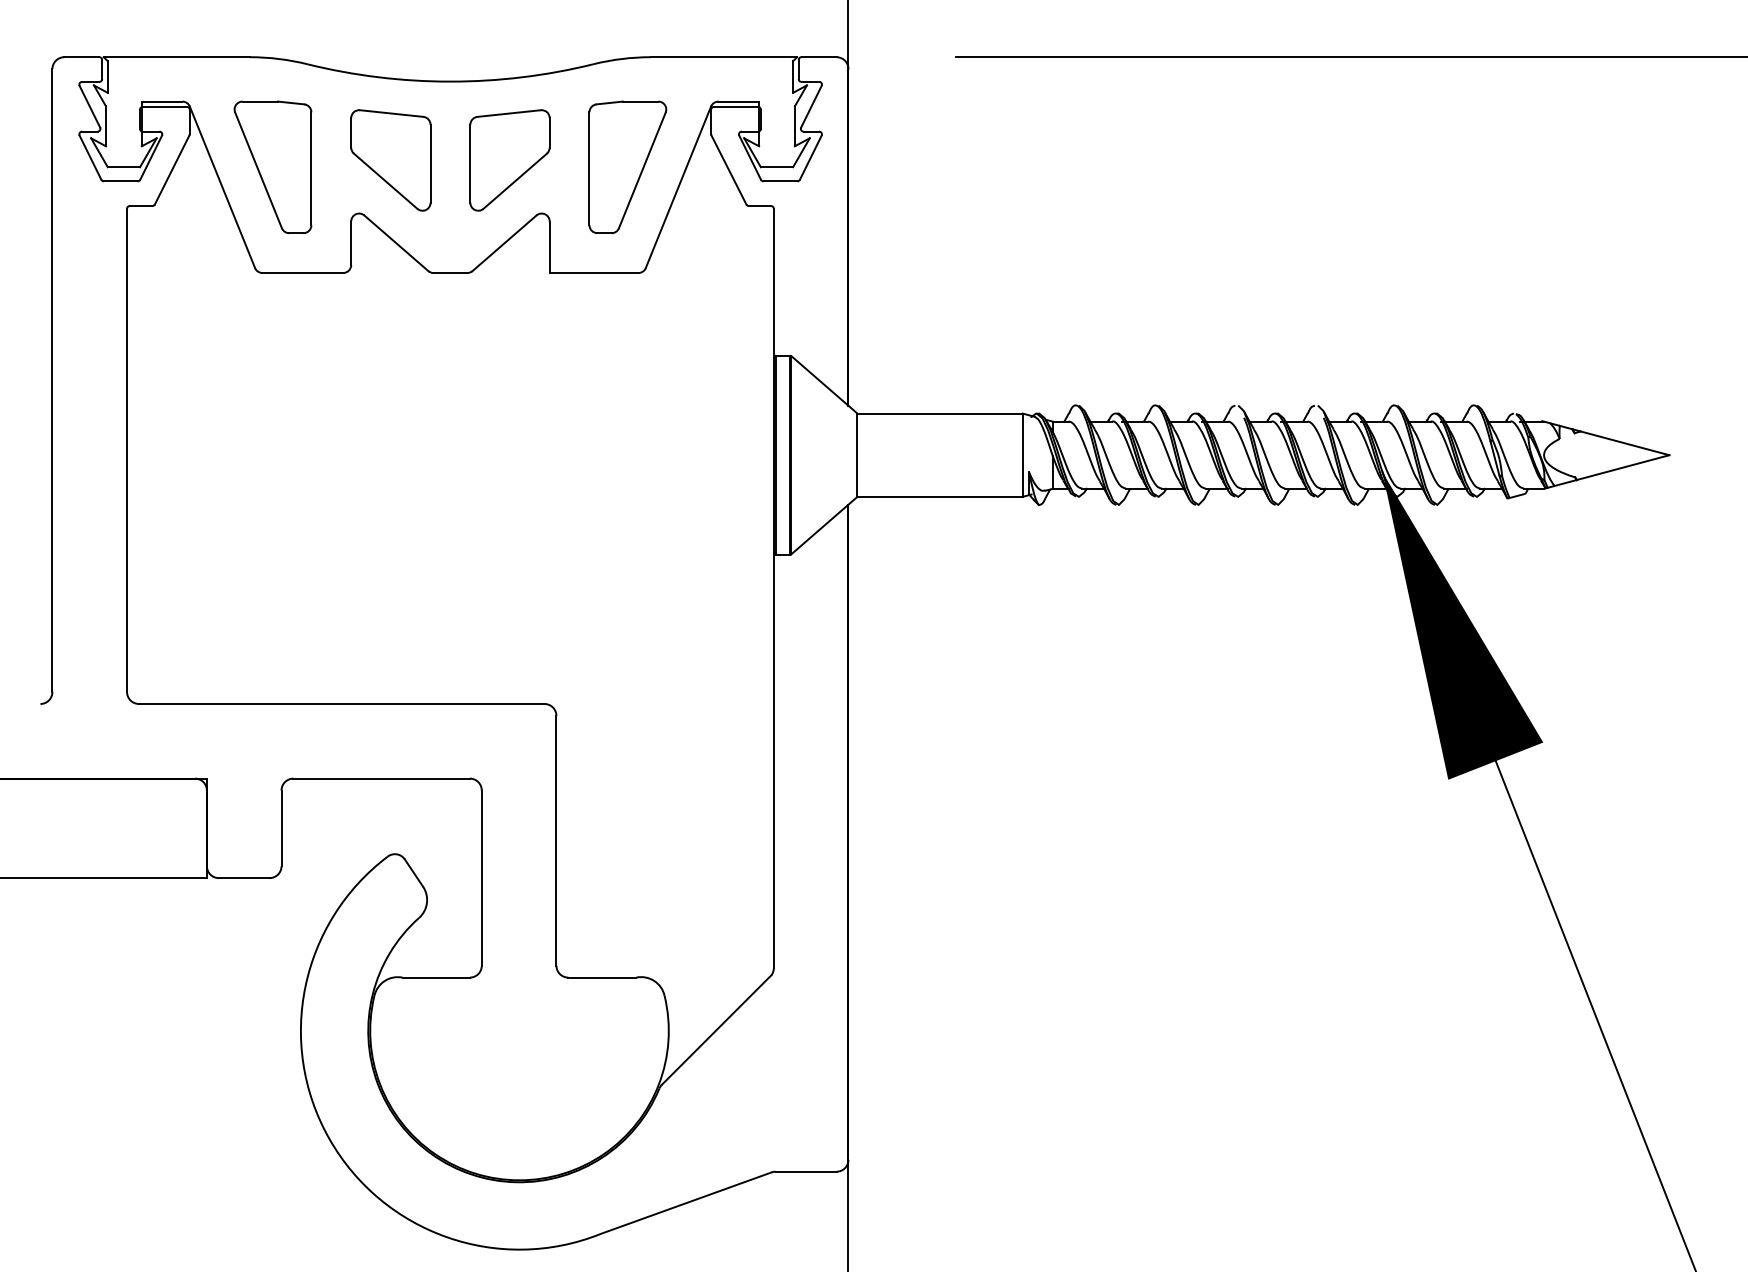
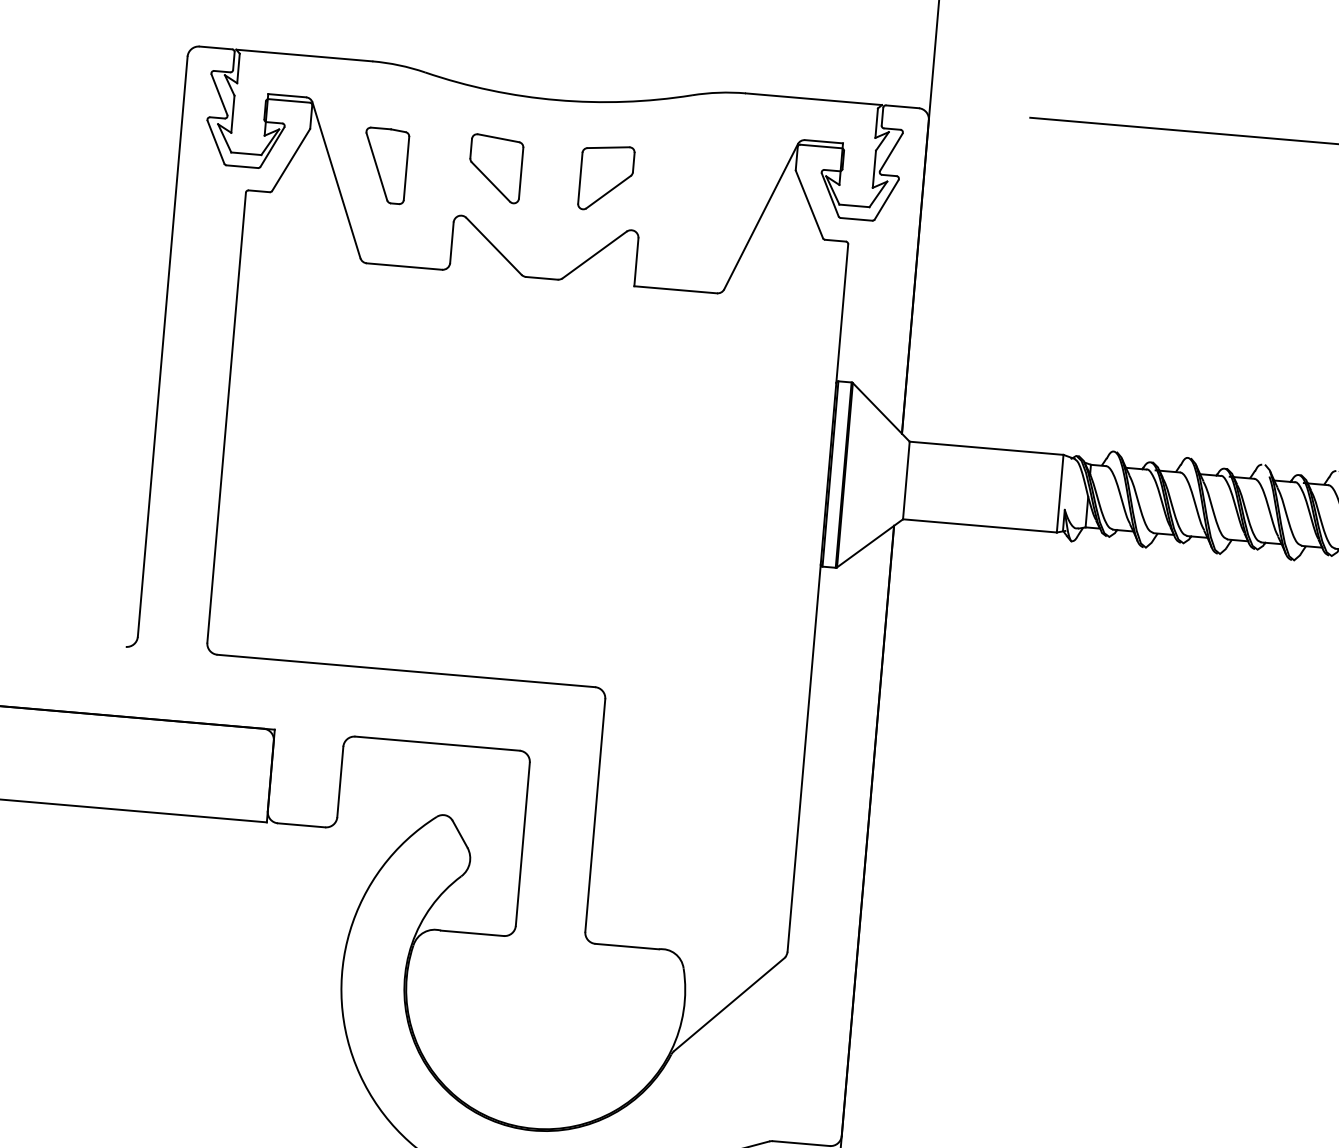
part: (390, 160) -> (495, 168), size x0.7
part: (509, 160) -> (605, 178), size x0.7
part: (627, 166) -> (715, 193), removed
part: (272, 167) -> (384, 165), size x0.6

